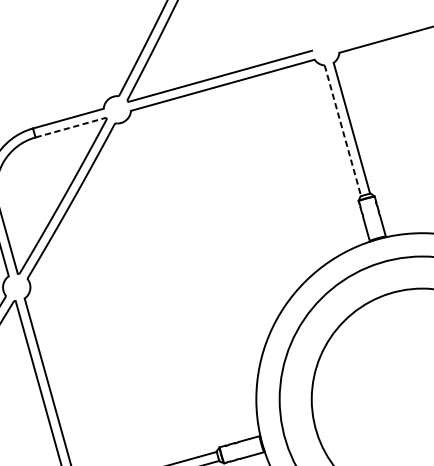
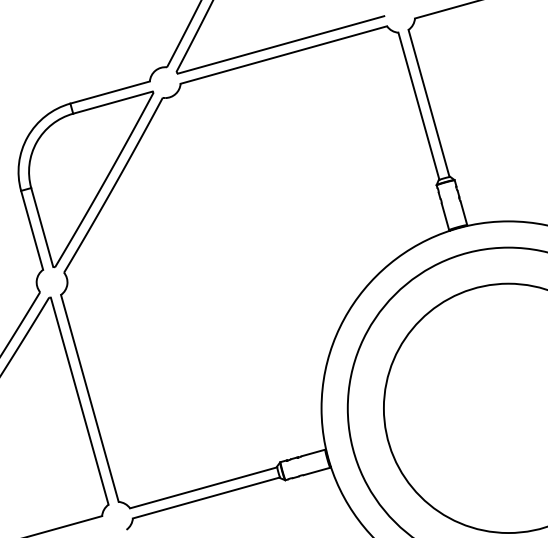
line: (71, 127) -> (113, 102), dashed -> solid
line: (343, 131) -> (419, 106), dashed -> solid

